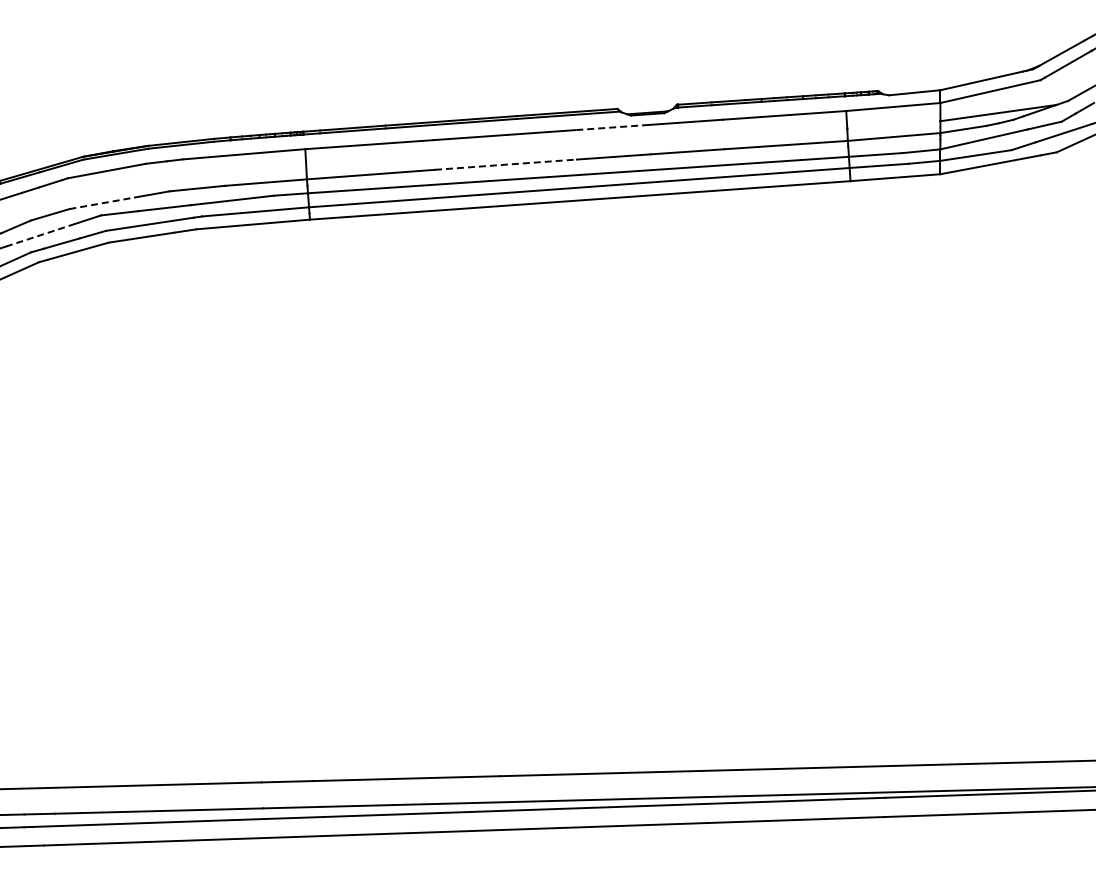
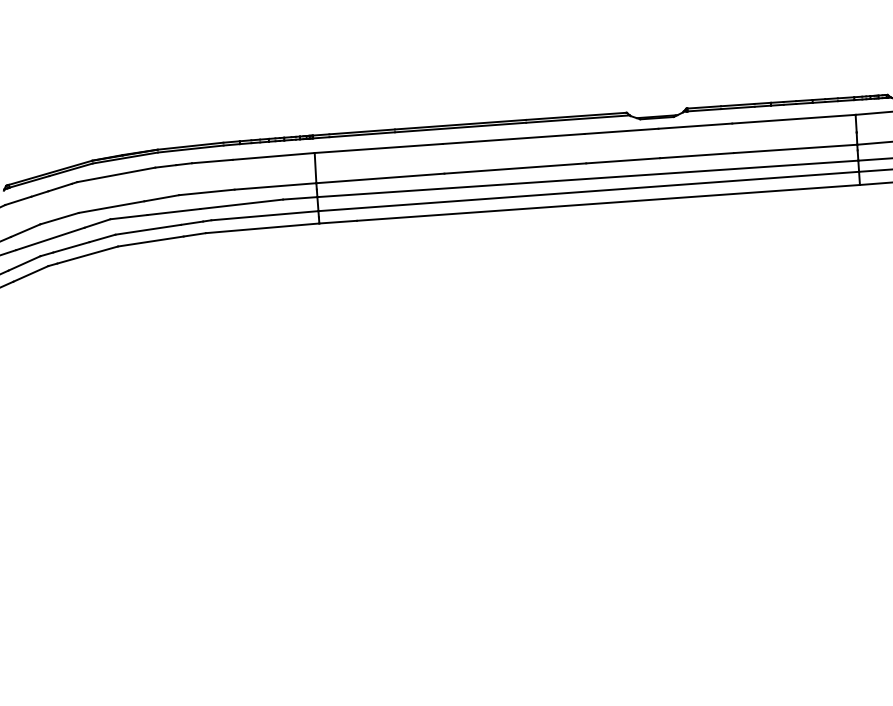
line: (612, 127) -> (621, 131), dashed -> solid
line: (506, 164) -> (515, 168), dashed -> solid
line: (102, 203) -> (111, 207), dashed -> solid
line: (40, 235) -> (49, 239), dashed -> solid

